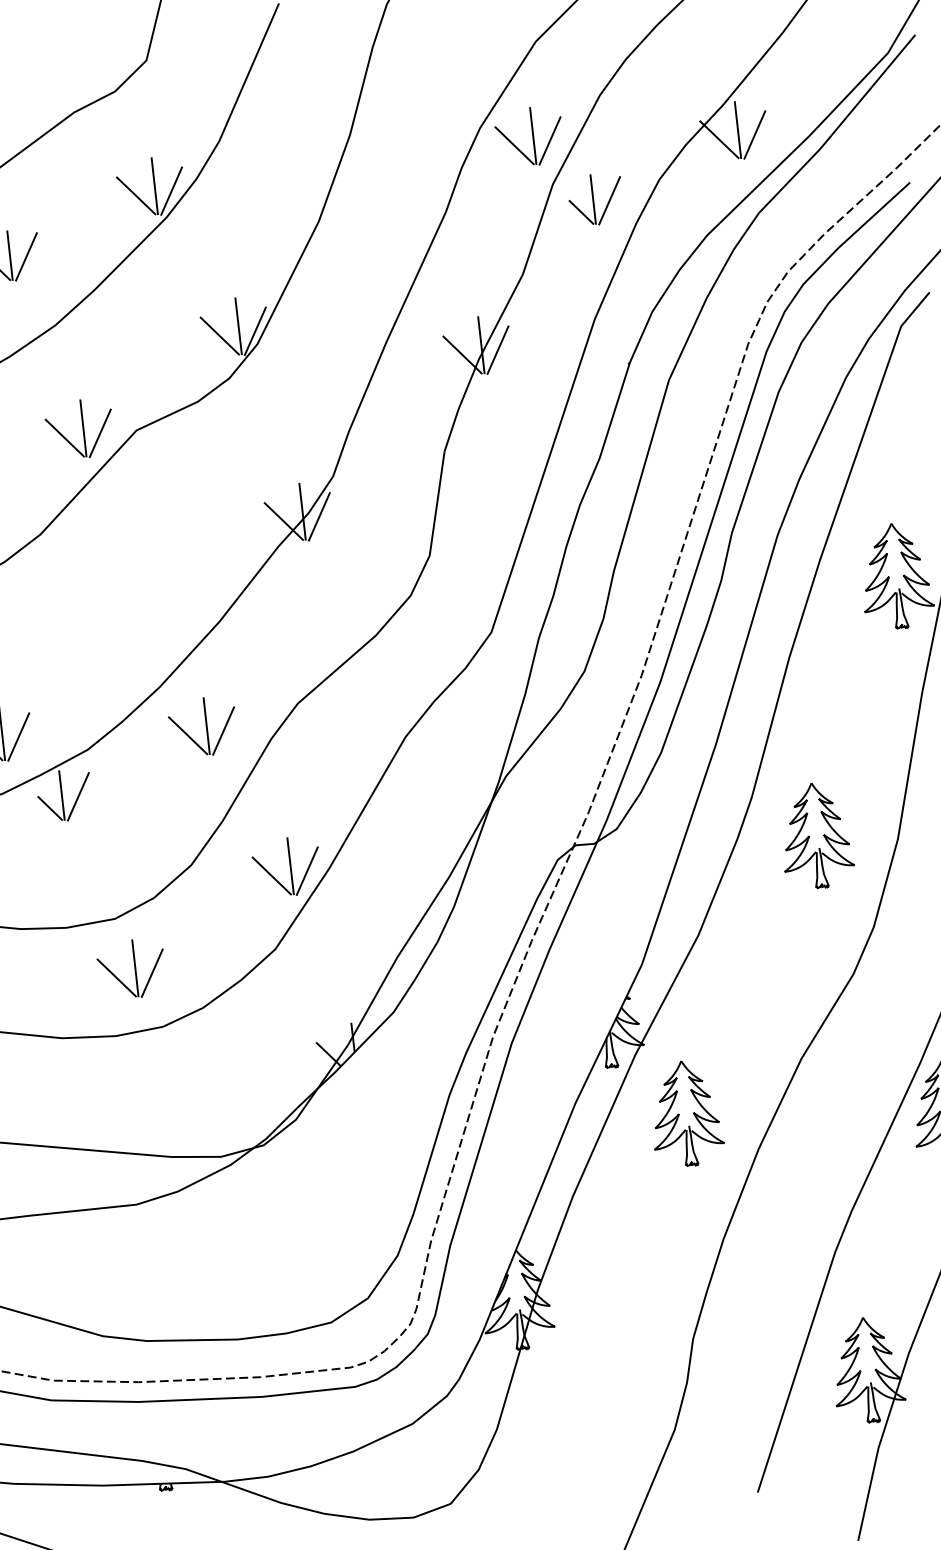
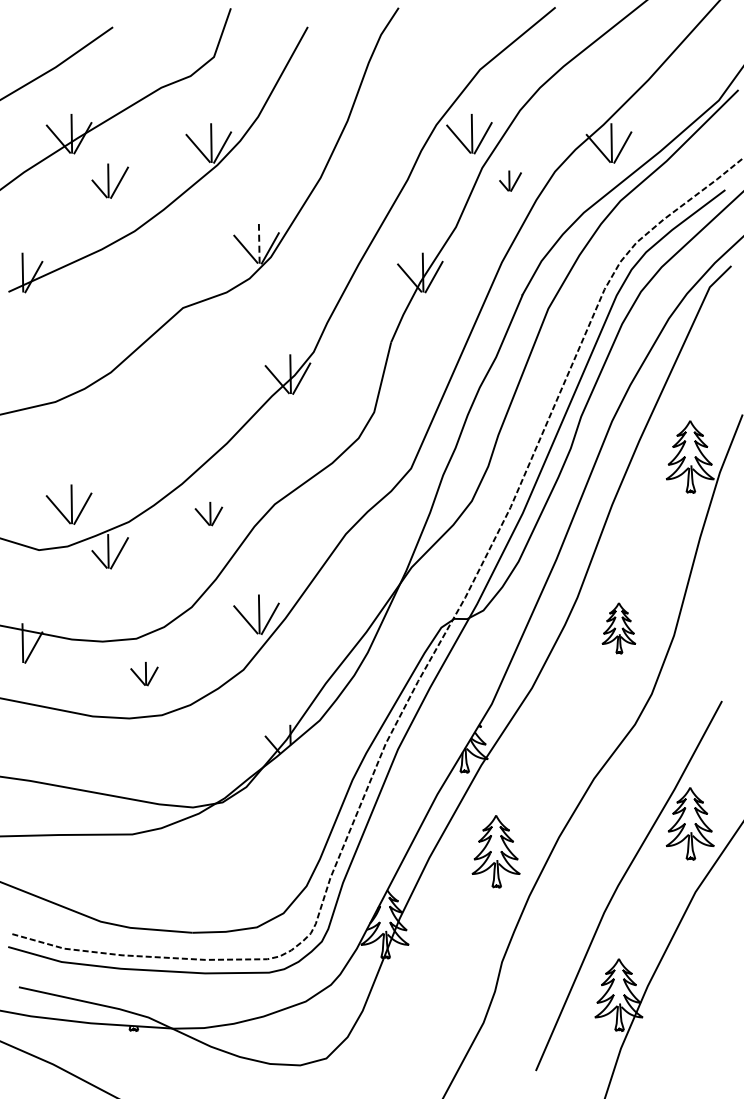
part: (595, 198) -> (510, 180), size x0.6
line: (238, 325) -> (259, 243), solid -> dashed
part: (79, 429) -> (144, 303), removed
part: (202, 726) -> (208, 513), size x0.6
part: (815, 836) -> (618, 628), size x0.7
part: (131, 968) -> (144, 673), size x0.6
part: (685, 1113) -> (495, 851), moved

